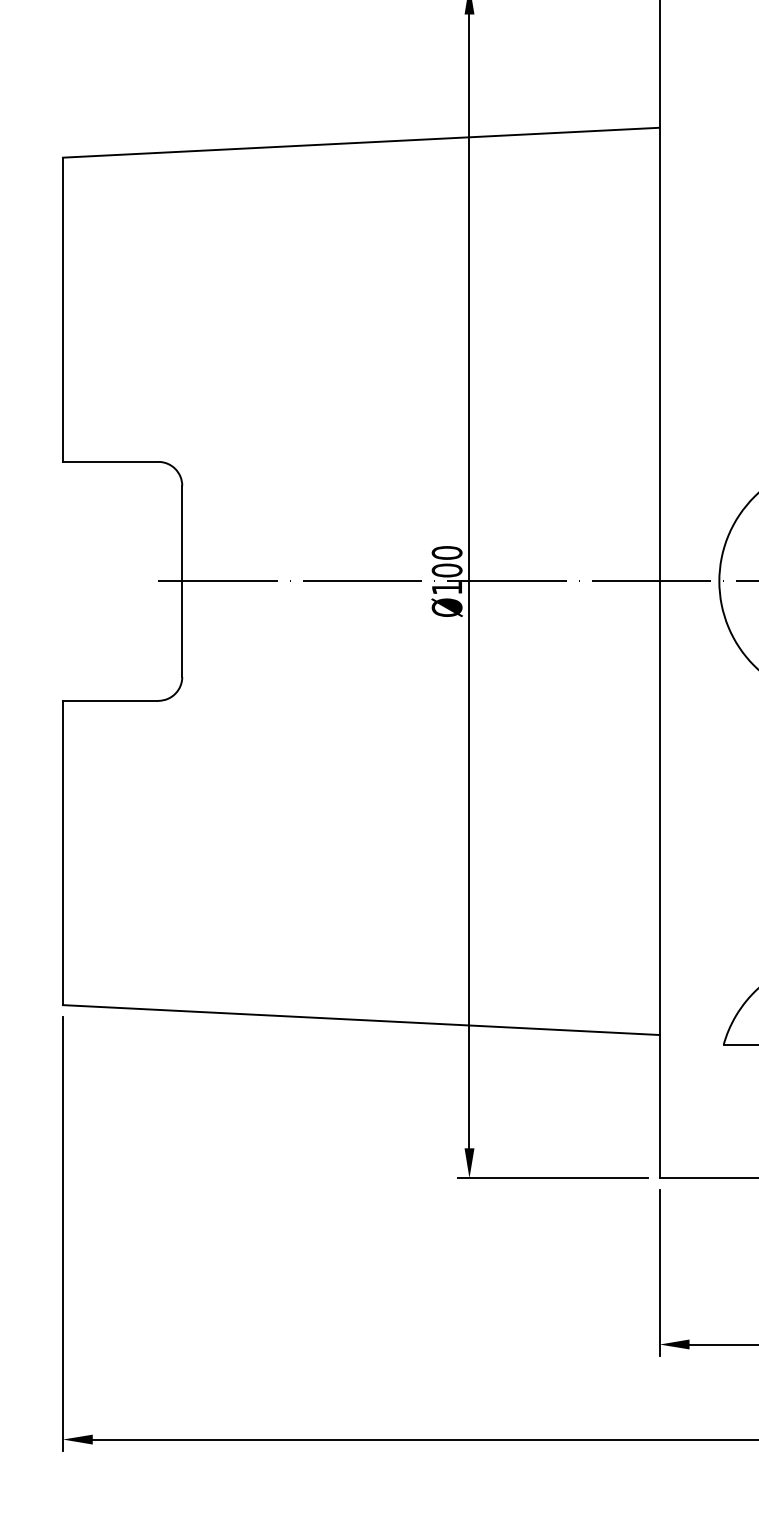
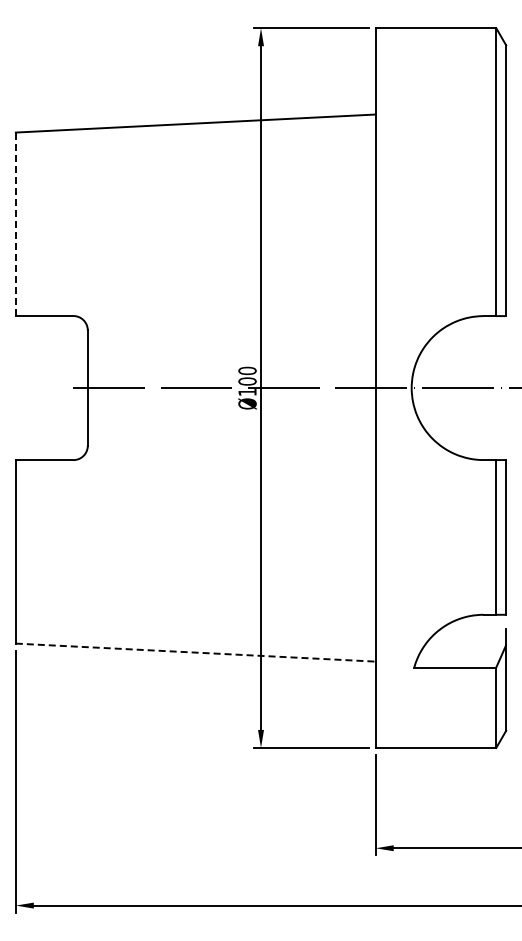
line: (62, 310) -> (15, 224), solid -> dashed
line: (362, 1019) -> (196, 652), solid -> dashed

